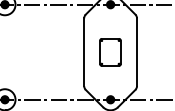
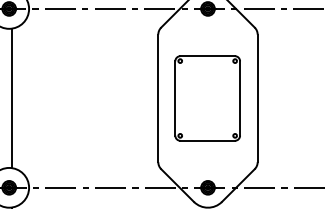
line: (6, 52) -> (12, 98), added
part: (110, 52) -> (207, 98), size x1.67

